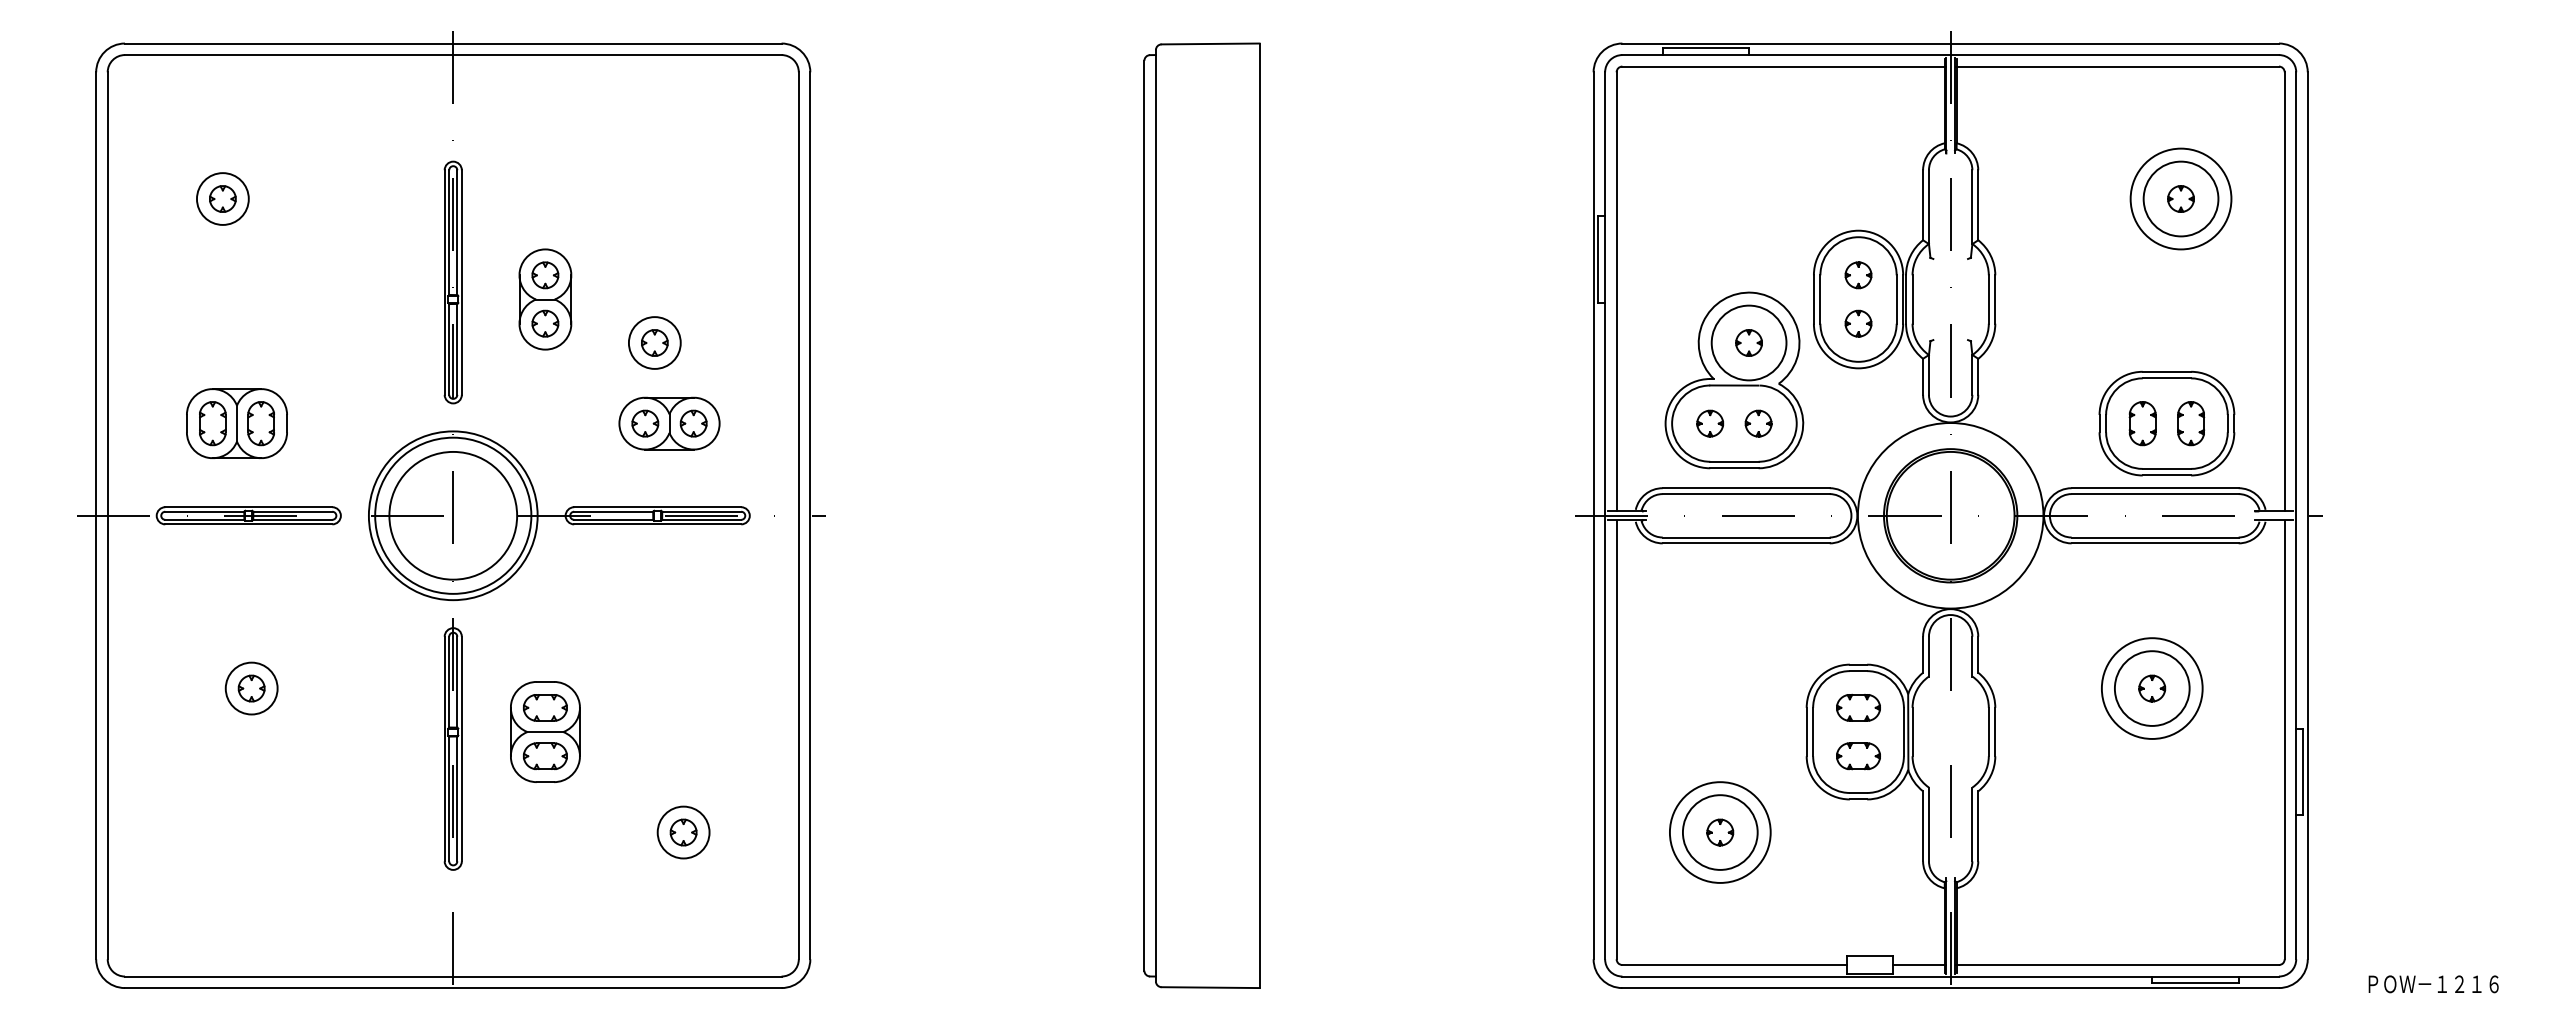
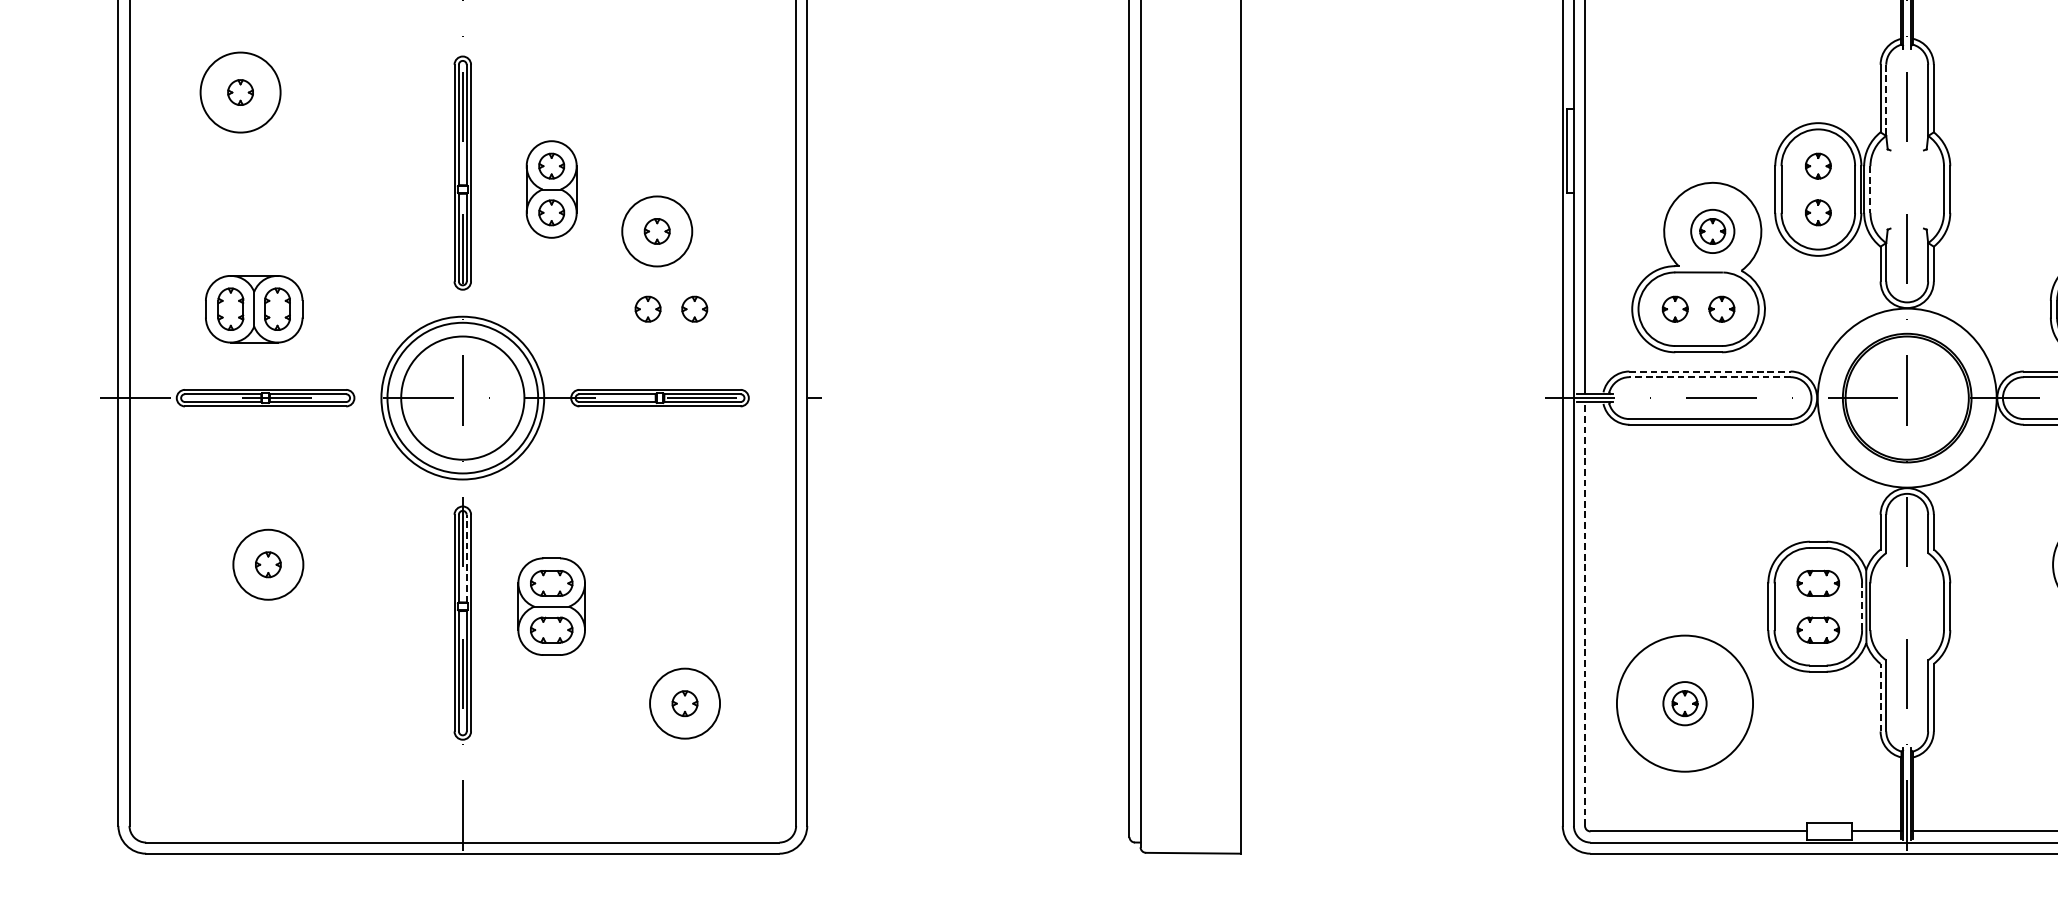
circle: (222, 198) -> (240, 92), size x1.6
line: (1928, 207) -> (1885, 100), solid -> dashed
line: (1912, 300) -> (1870, 190), solid -> dashed
circle: (654, 342) -> (656, 230), size x1.4
circle: (1748, 342) -> (1712, 230), size x0.6
part: (669, 423) -> (671, 309), removed
line: (1746, 488) -> (1710, 371), solid -> dashed
line: (1746, 494) -> (1710, 377), solid -> dashed
line: (457, 681) -> (466, 557), solid -> dashed
circle: (251, 688) -> (268, 564), size x1.4
line: (1903, 731) -> (1861, 606), solid -> dashed
line: (1616, 739) -> (1584, 613), solid -> dashed
line: (1923, 825) -> (1881, 696), solid -> dashed
circle: (683, 832) -> (684, 703), size x1.4
circle: (1719, 832) -> (1684, 703), size x0.6
circle: (1719, 832) -> (1684, 703), size x1.4

